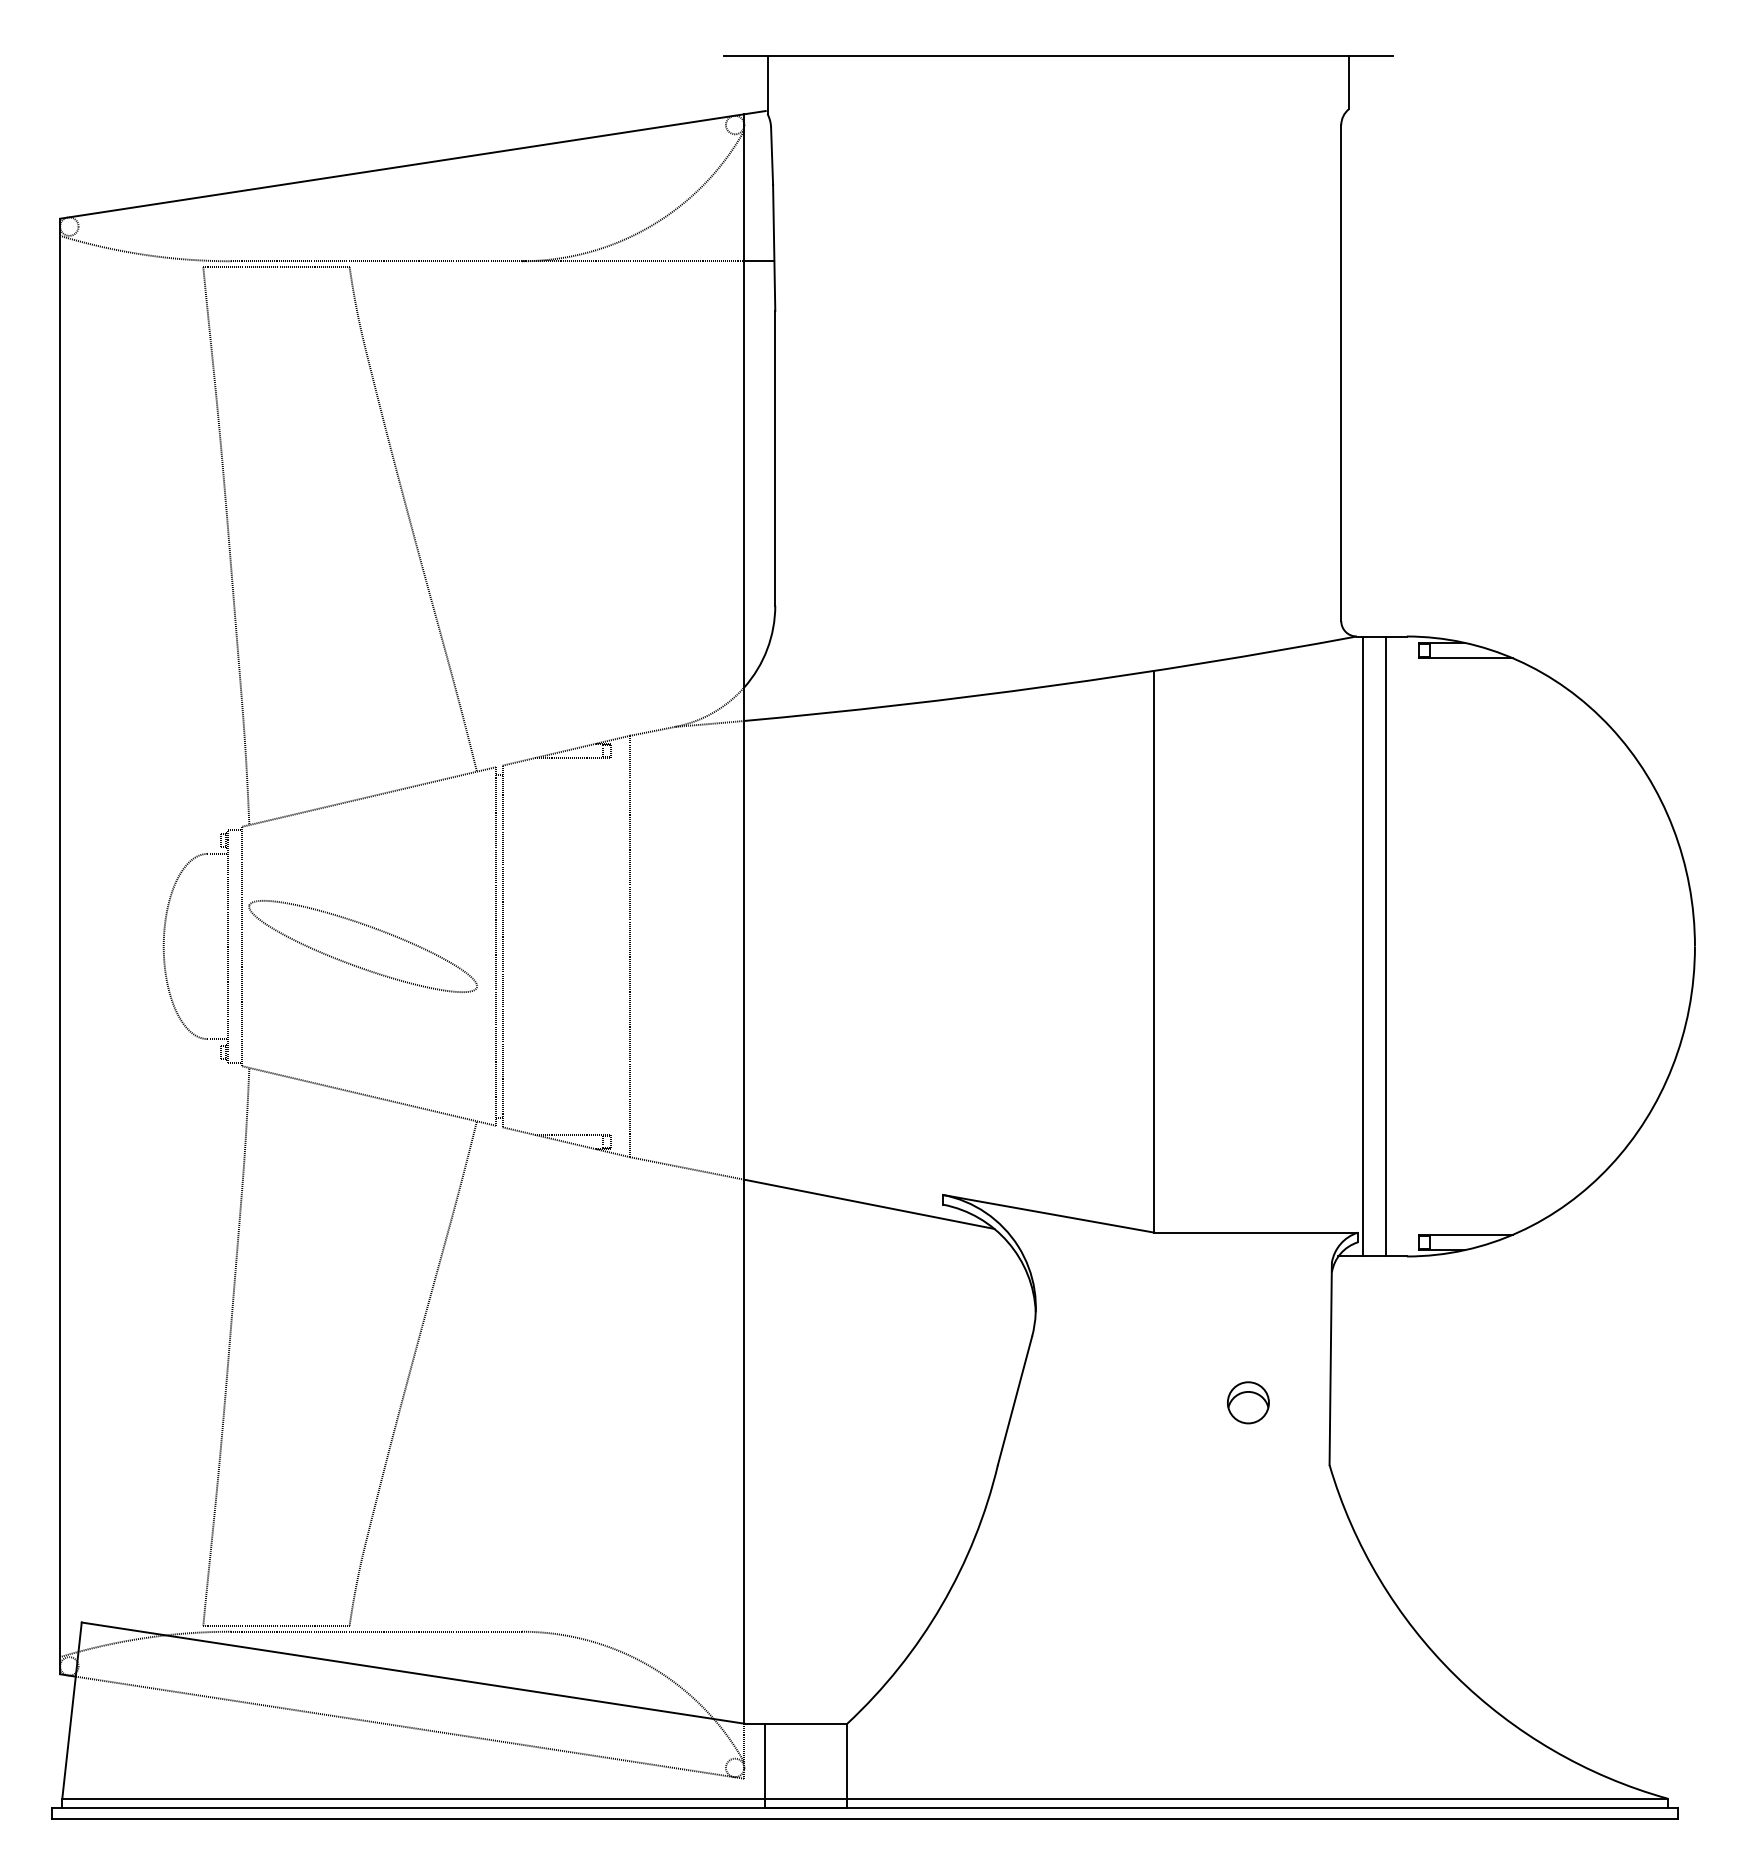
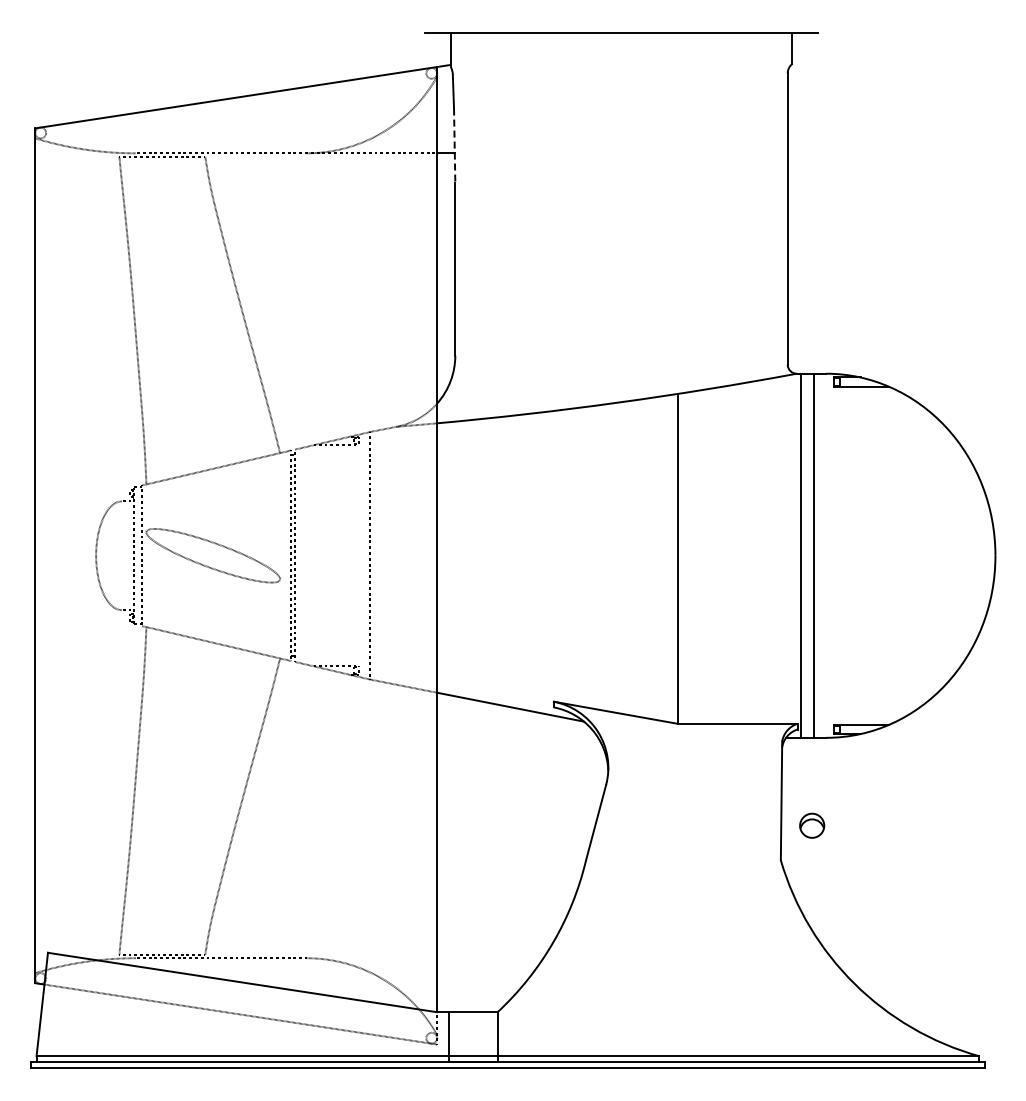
line: (773, 249) -> (454, 146), solid -> dashed
part: (1248, 1402) -> (812, 825), moved

